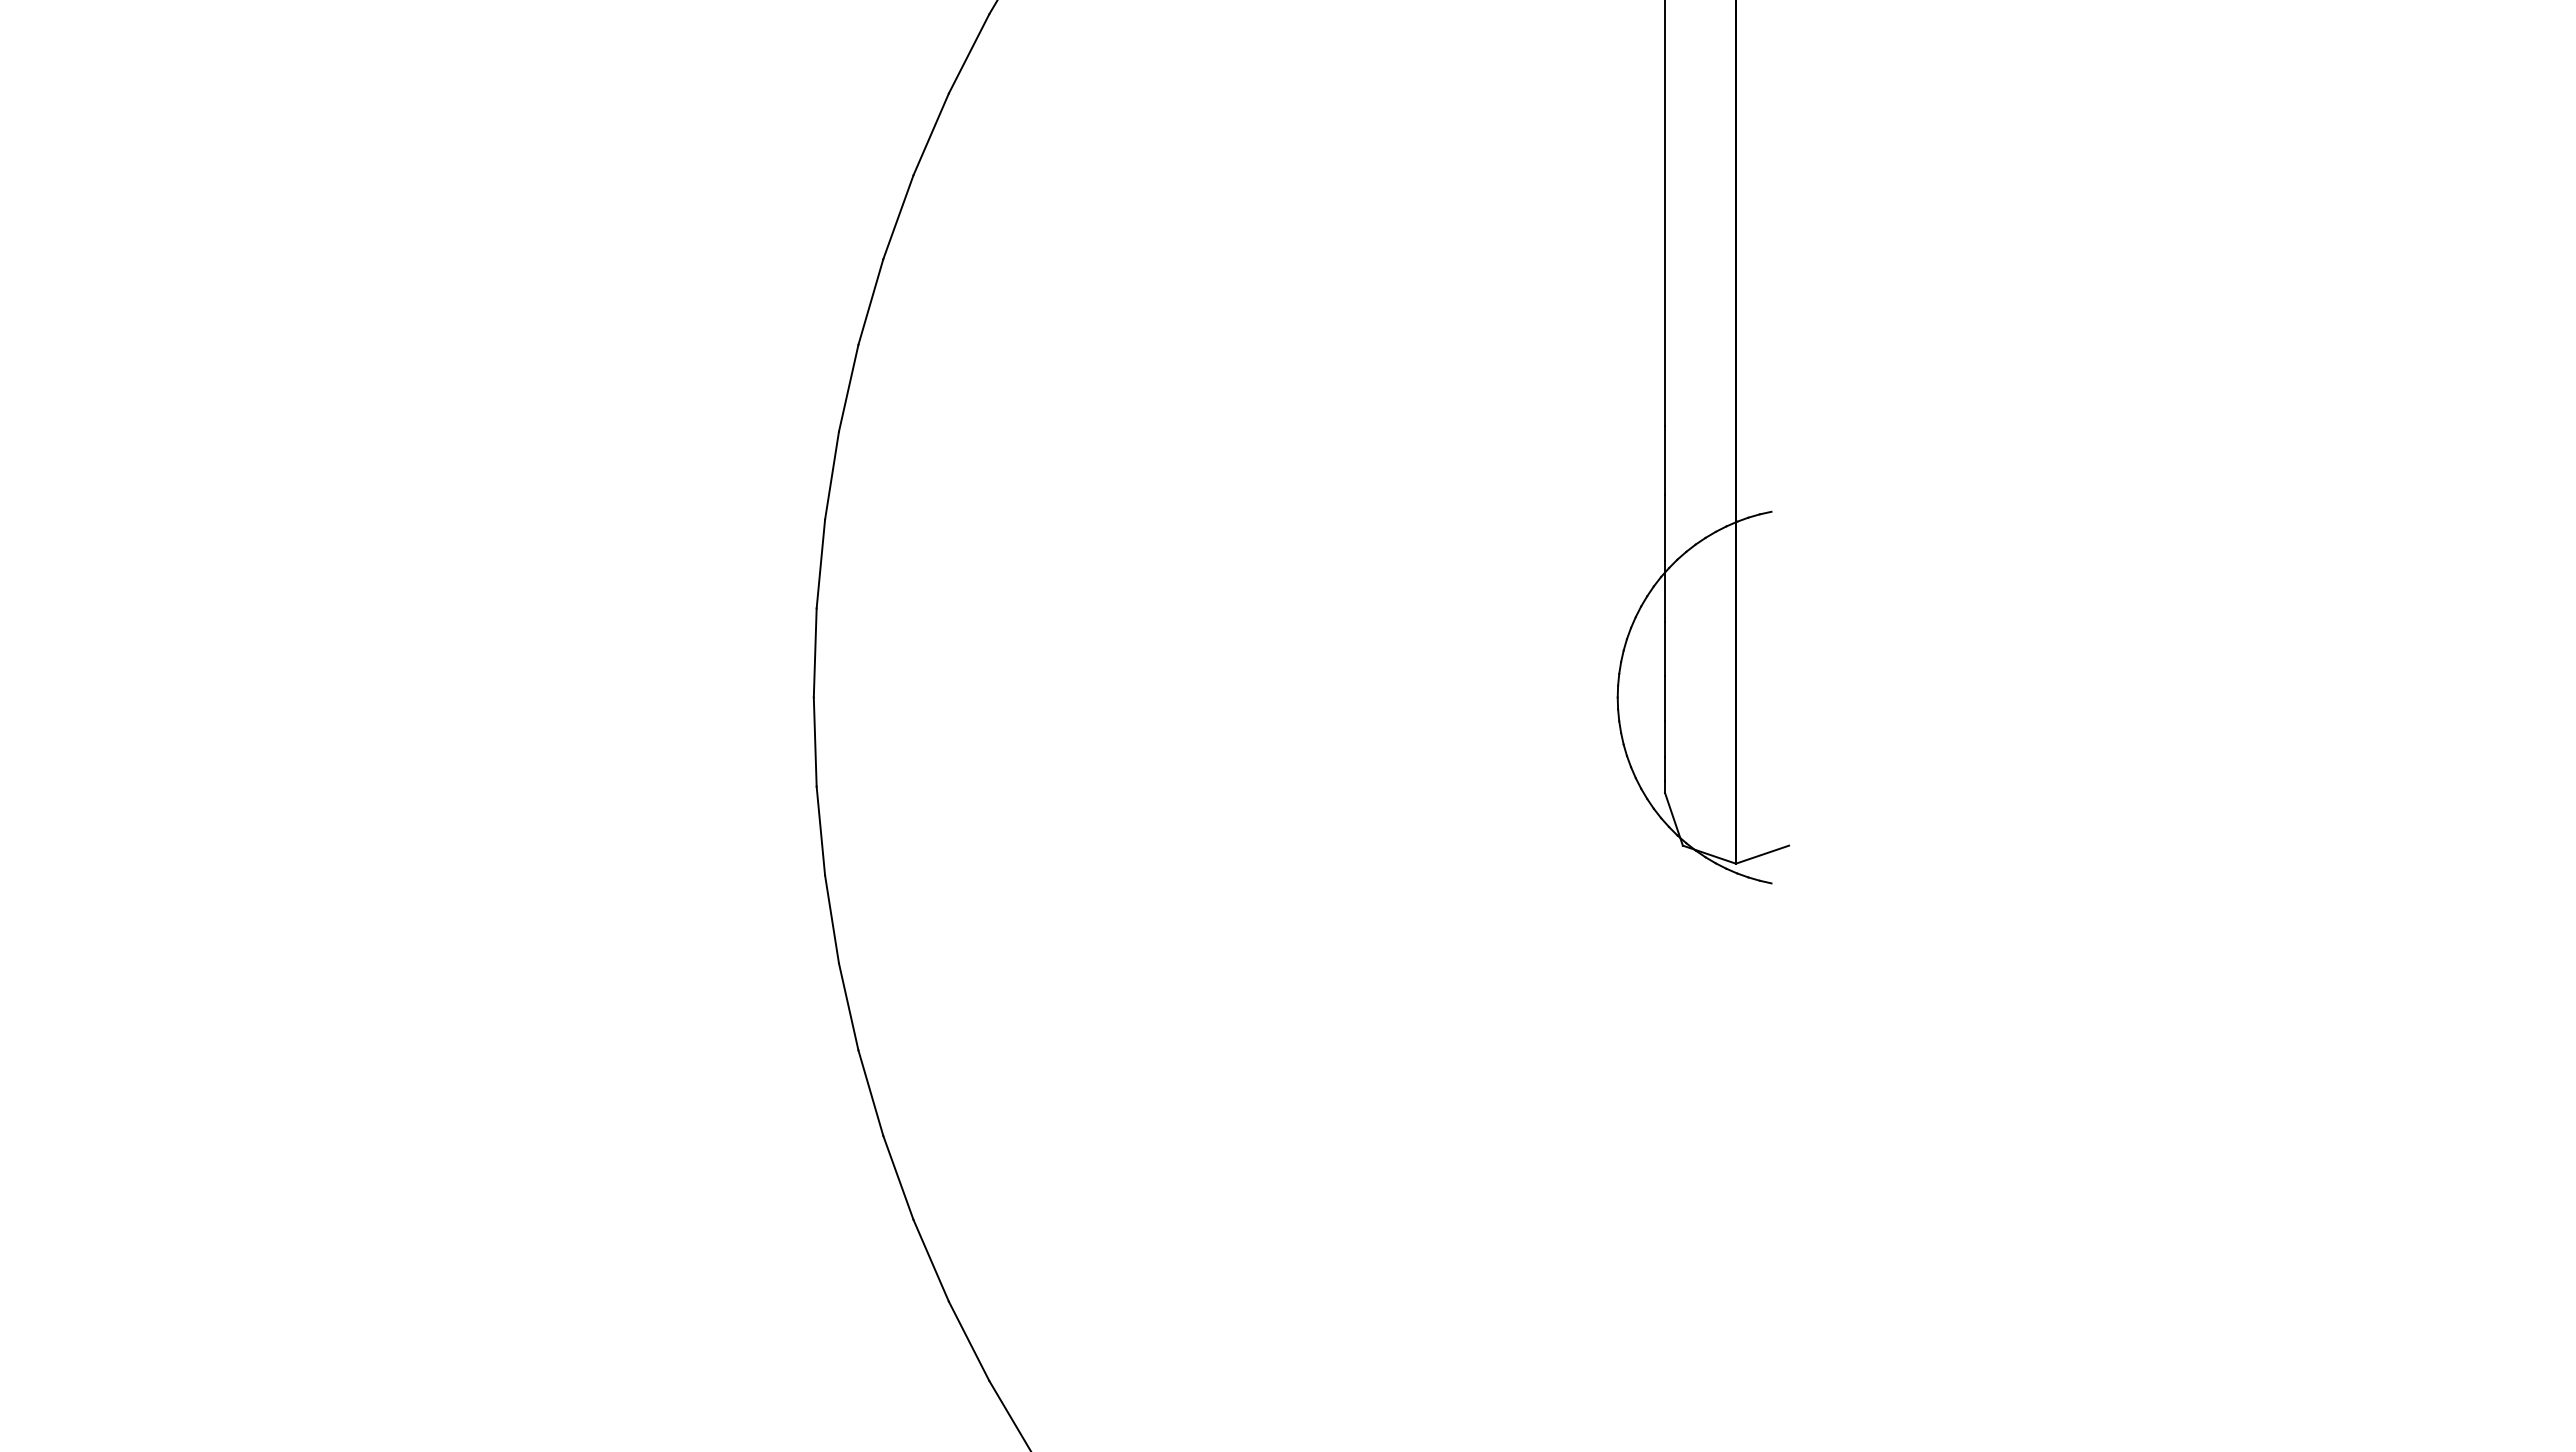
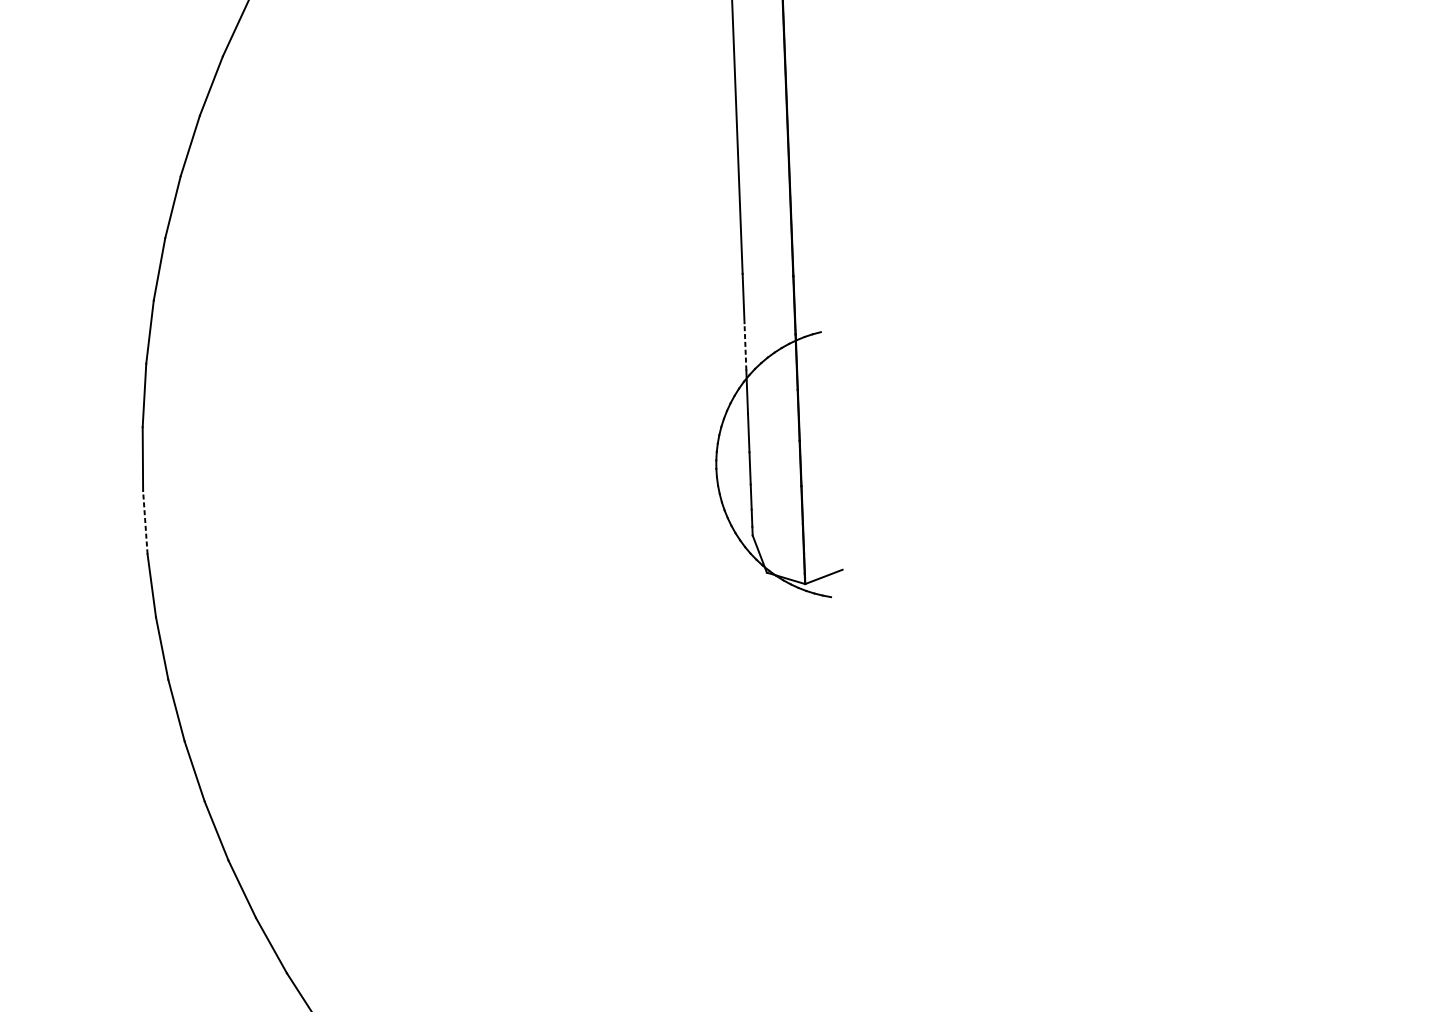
line: (1665, 527) -> (745, 346), solid -> dashed
line: (815, 742) -> (145, 522), solid -> dashed

